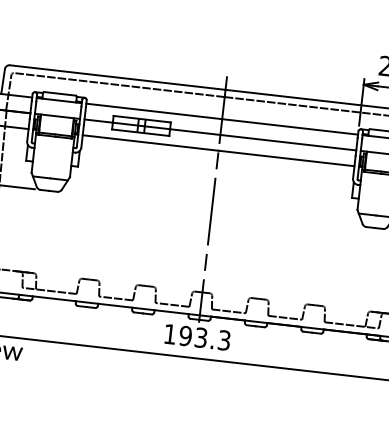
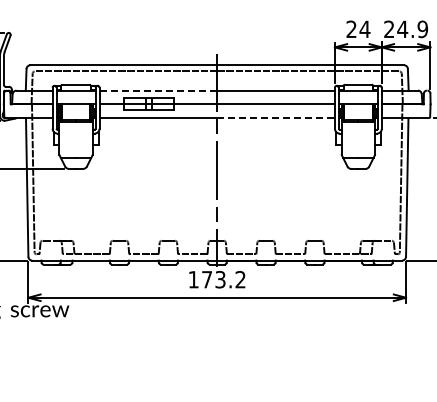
line: (154, 111) -> (158, 90), solid -> dashed
line: (287, 157) -> (276, 117), solid -> dashed
text: (204, 337) -> (223, 279), 193.3 -> 173.2

